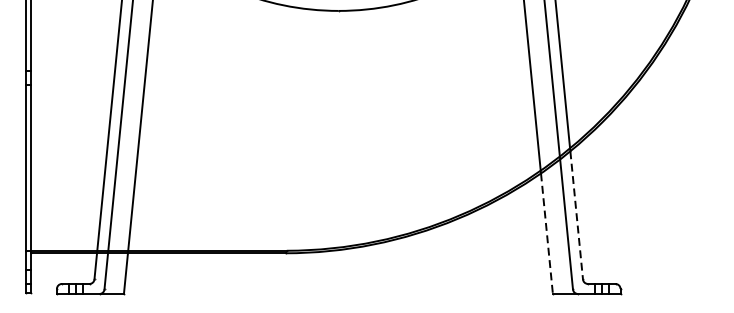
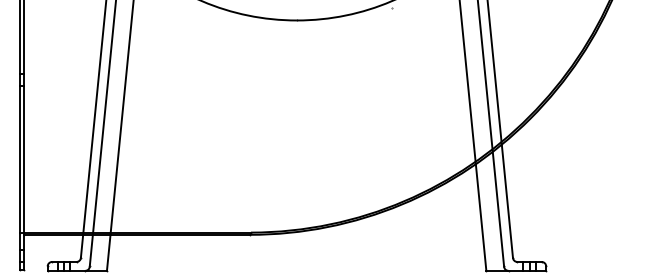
line: (576, 215) -> (507, 201), dashed -> solid
line: (547, 233) -> (481, 217), dashed -> solid

